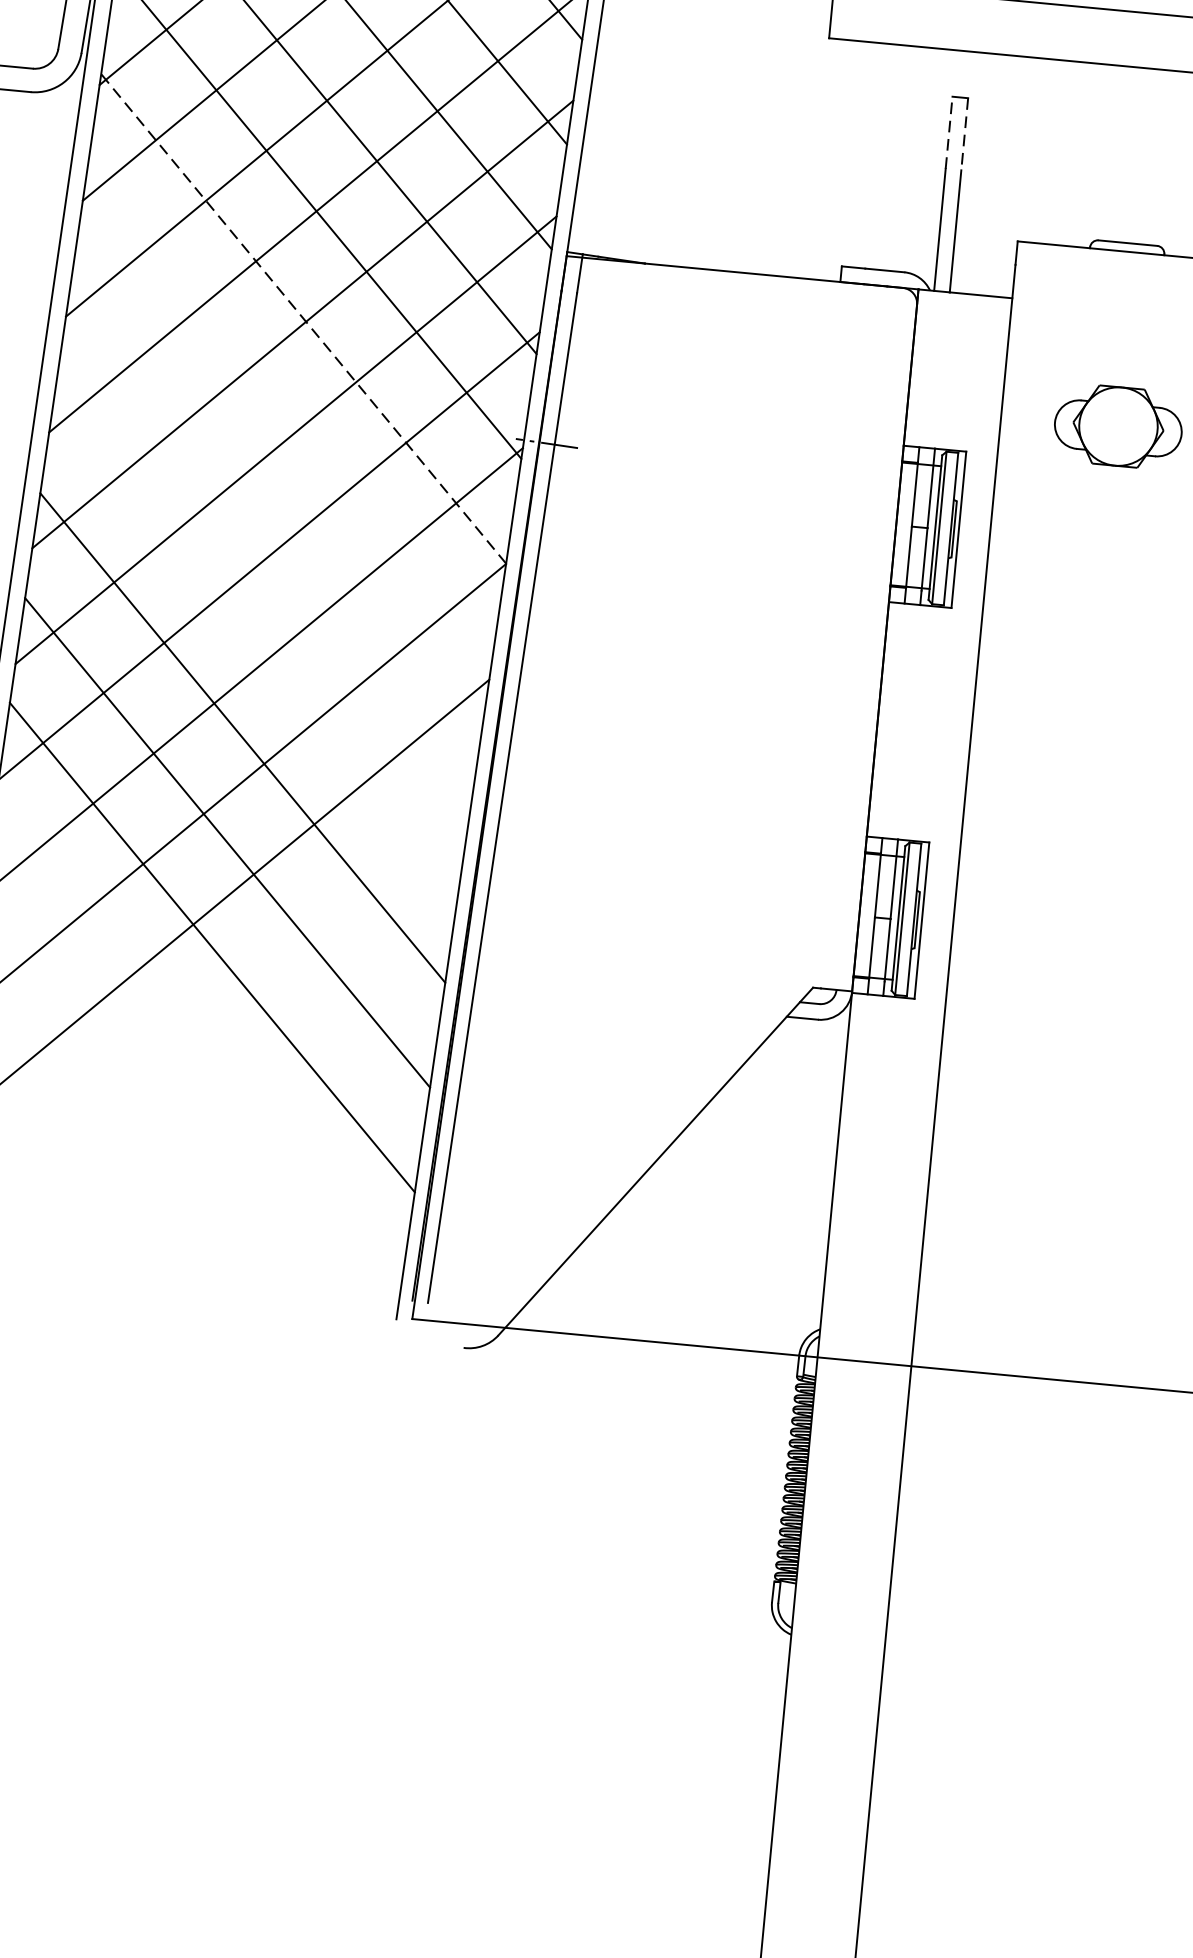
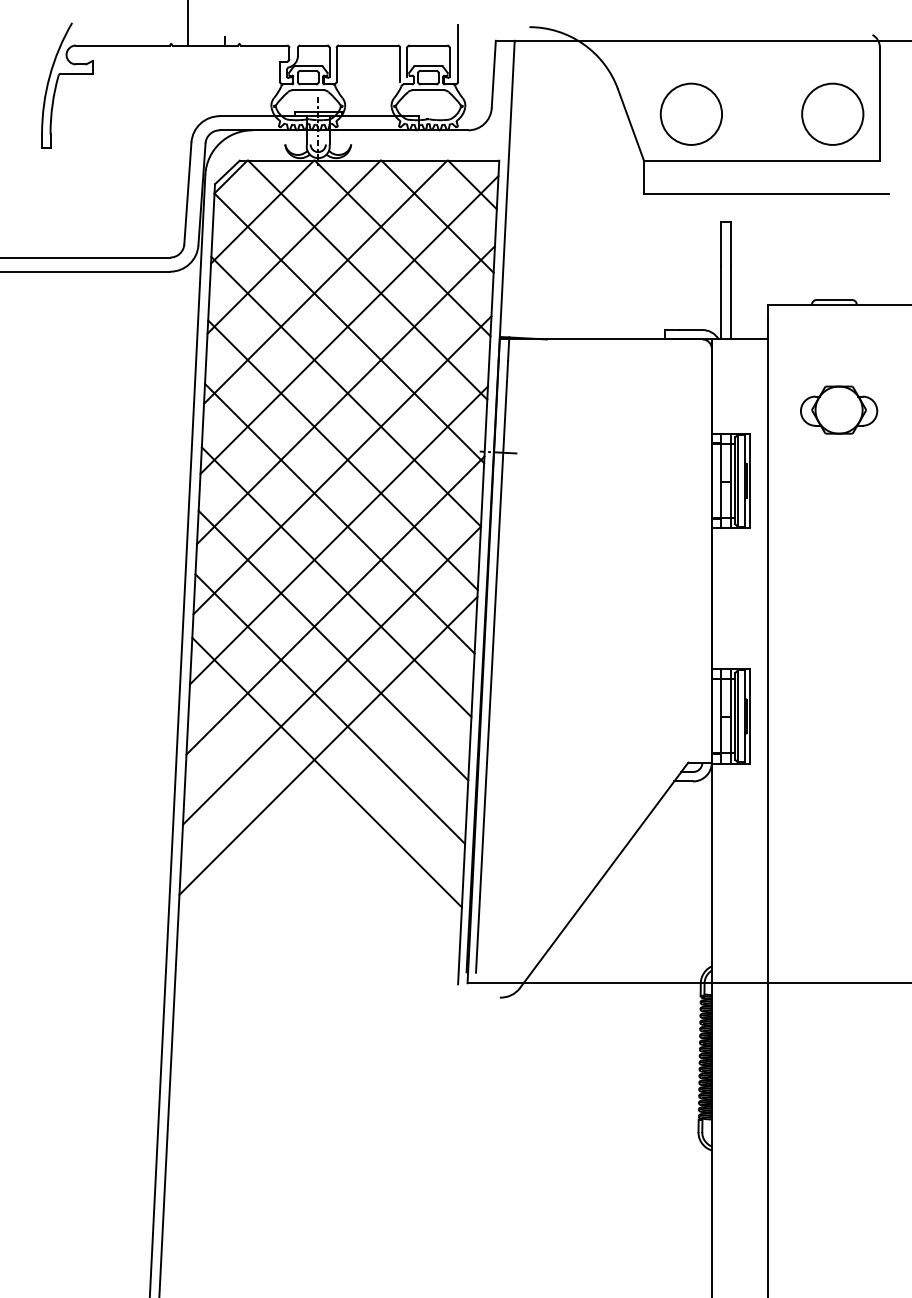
line: (949, 133) -> (721, 244), dashed -> solid
line: (964, 134) -> (730, 244), dashed -> solid
line: (304, 318) -> (346, 391), dashed -> solid
line: (287, 423) -> (342, 455), added
line: (272, 528) -> (339, 518), added
line: (257, 633) -> (336, 582), added

